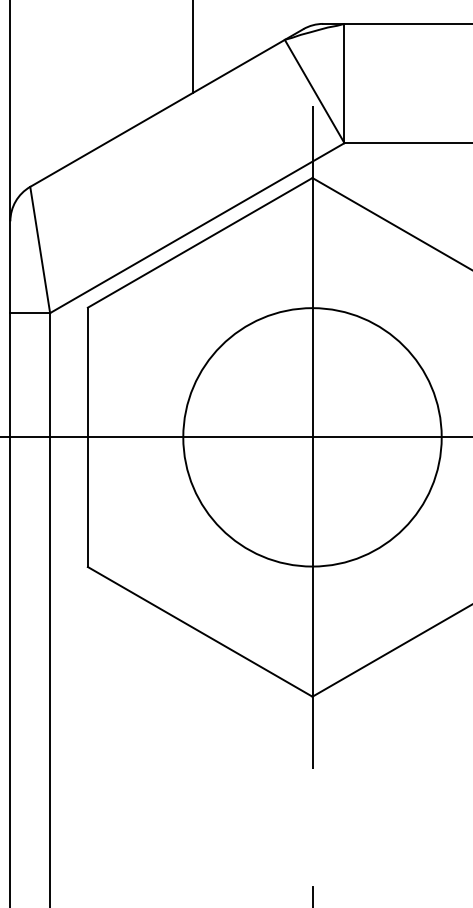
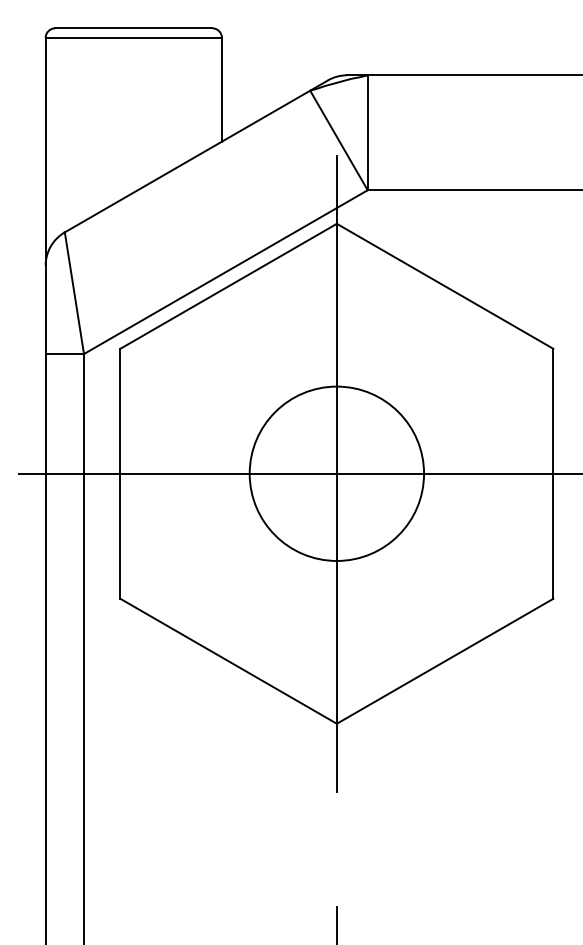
circle: (312, 437) -> (336, 473), size x0.7

